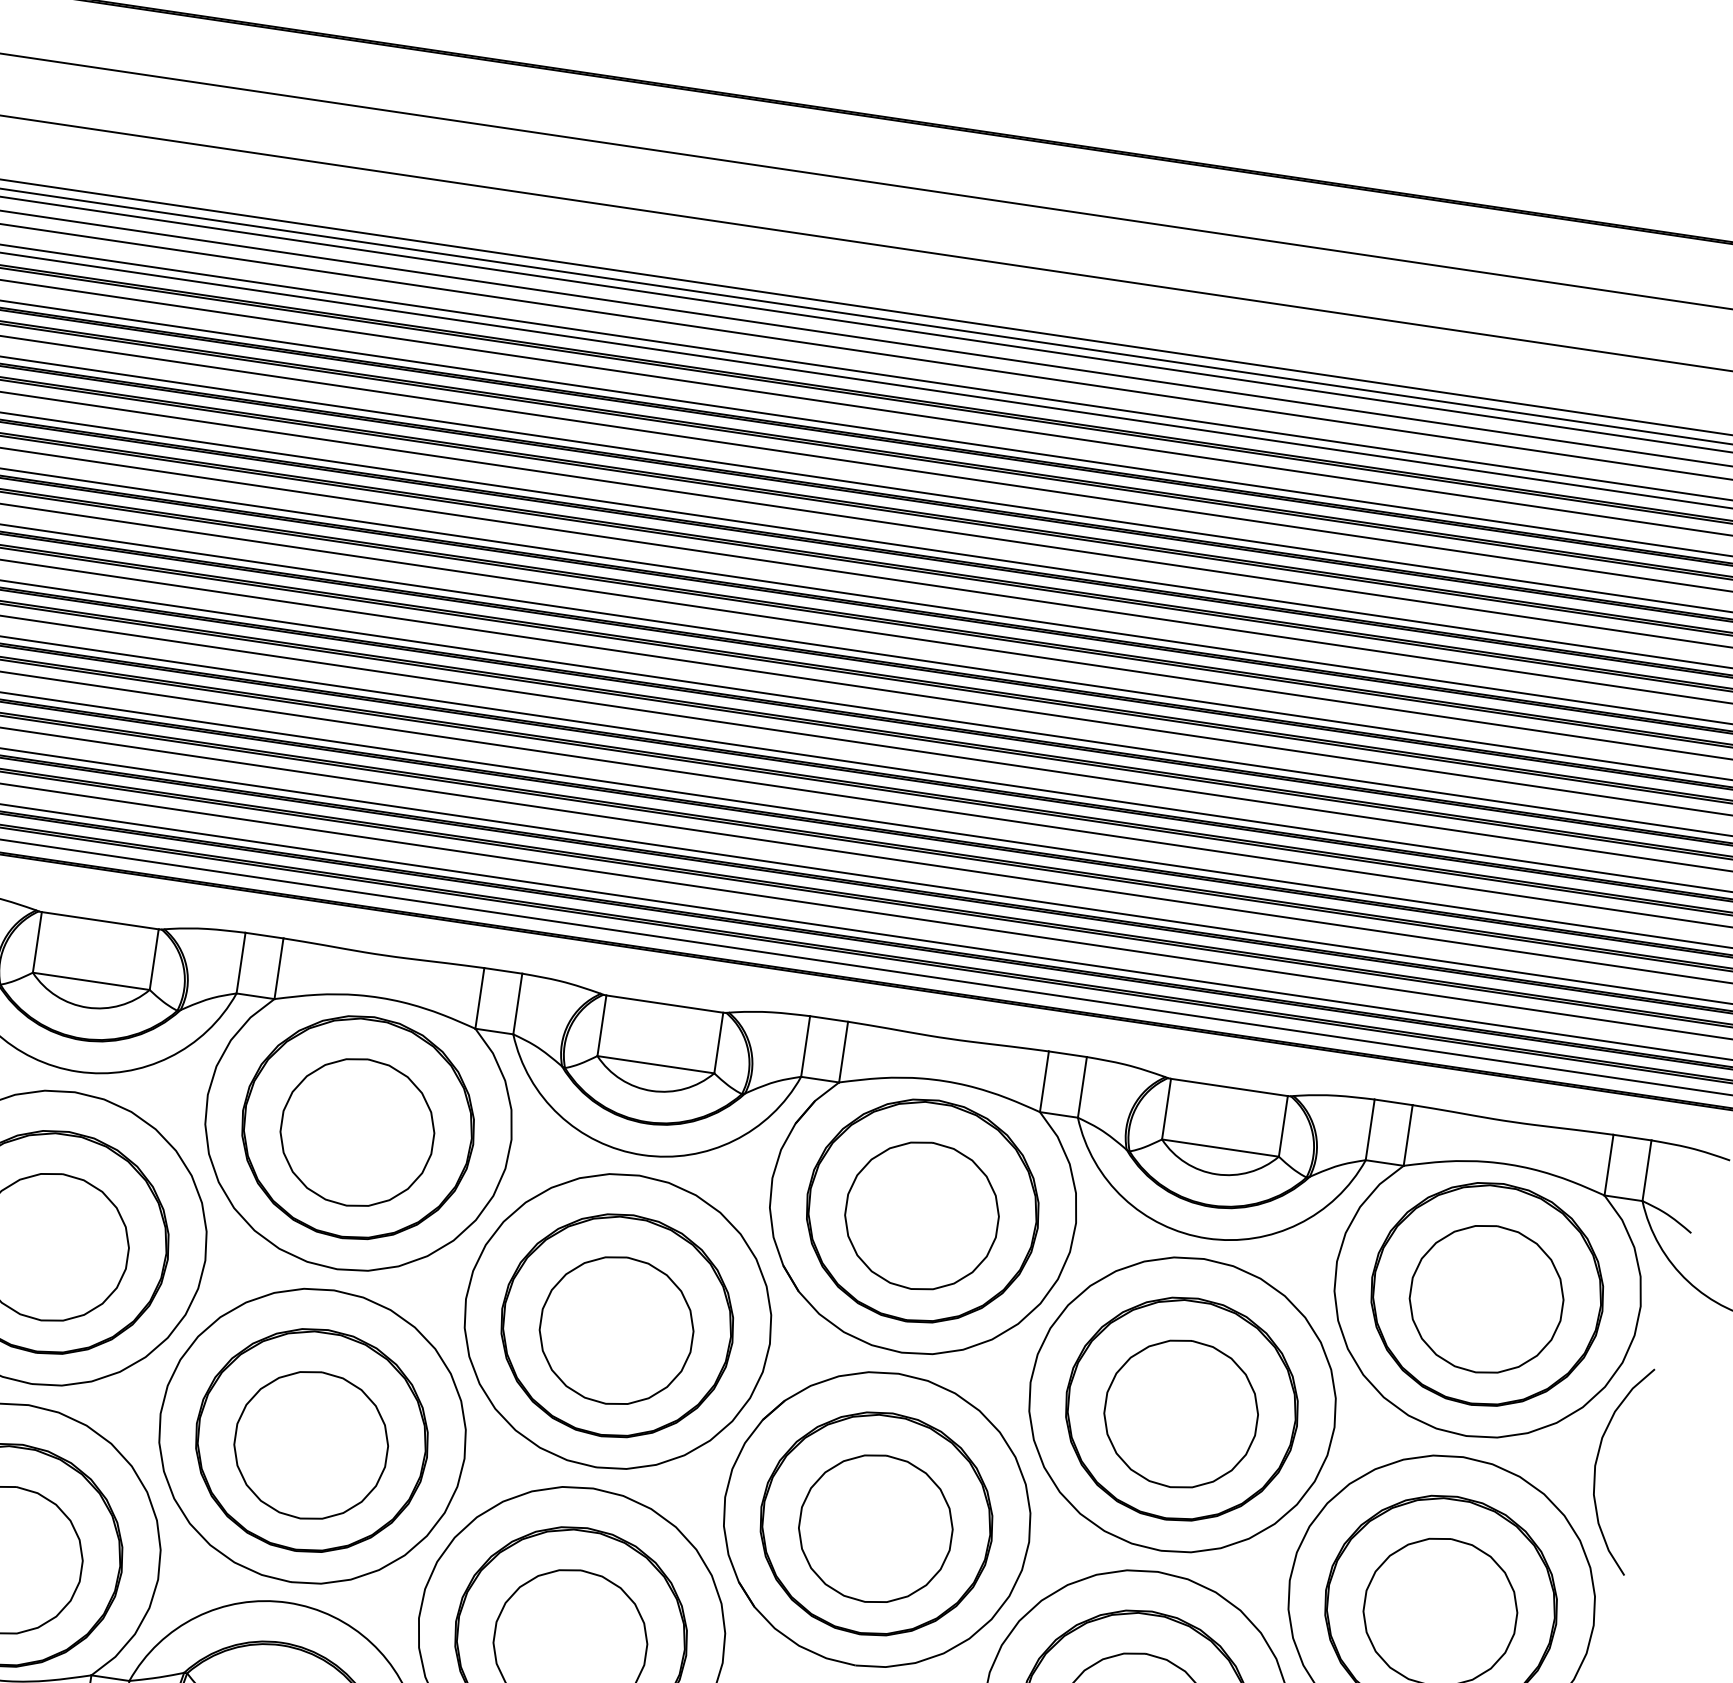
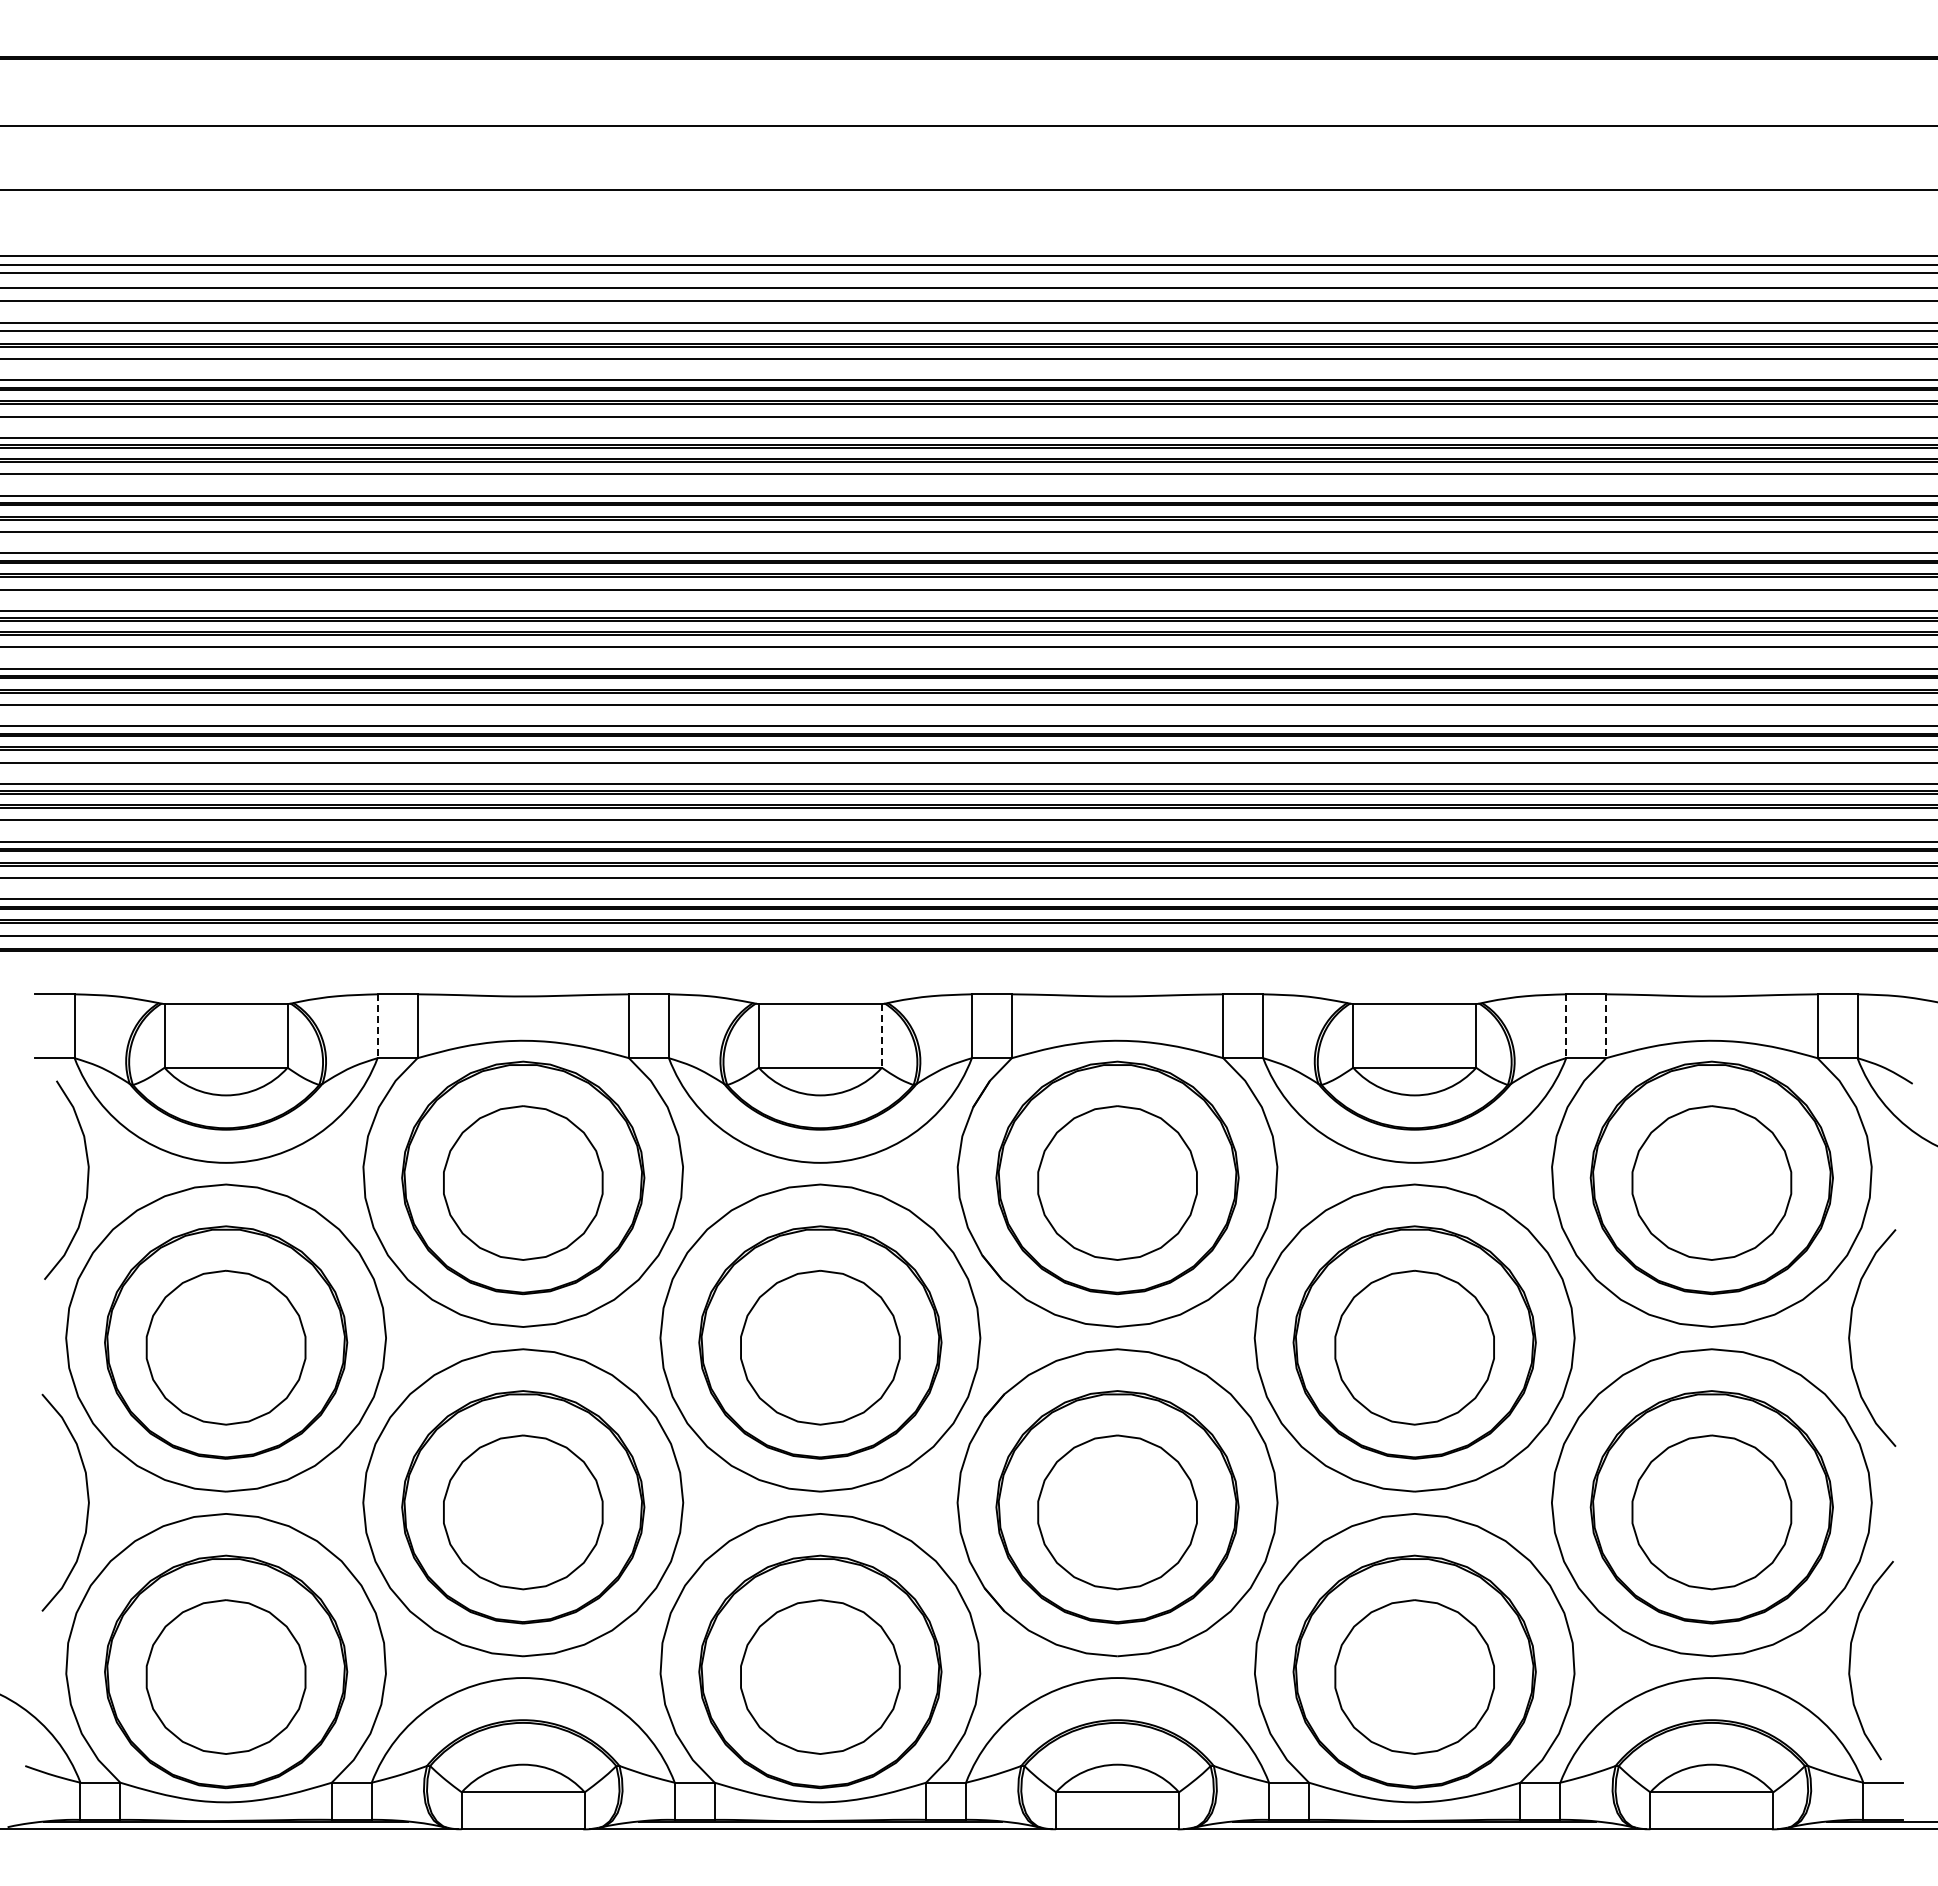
line: (240, 963) -> (377, 1026), solid -> dashed
line: (718, 1042) -> (881, 1035), solid -> dashed
line: (1370, 1130) -> (1566, 1026), solid -> dashed
line: (1408, 1135) -> (1606, 1026), solid -> dashed

